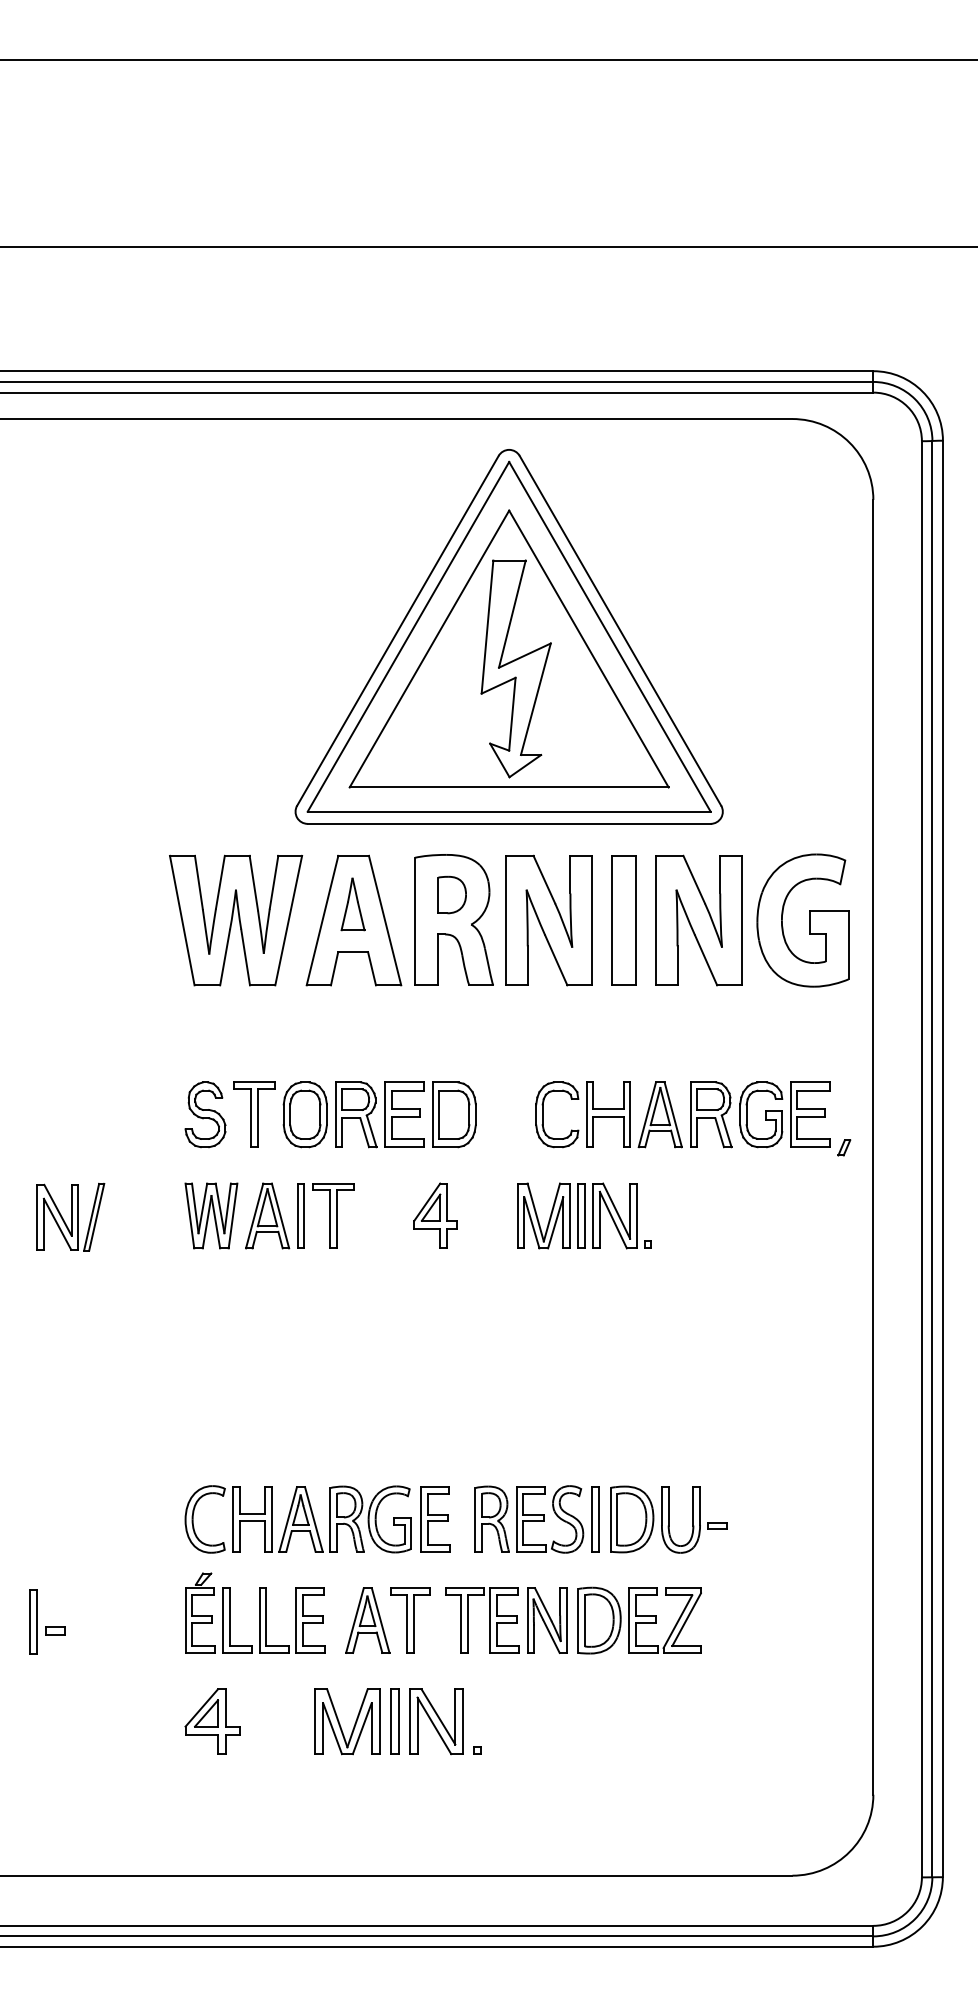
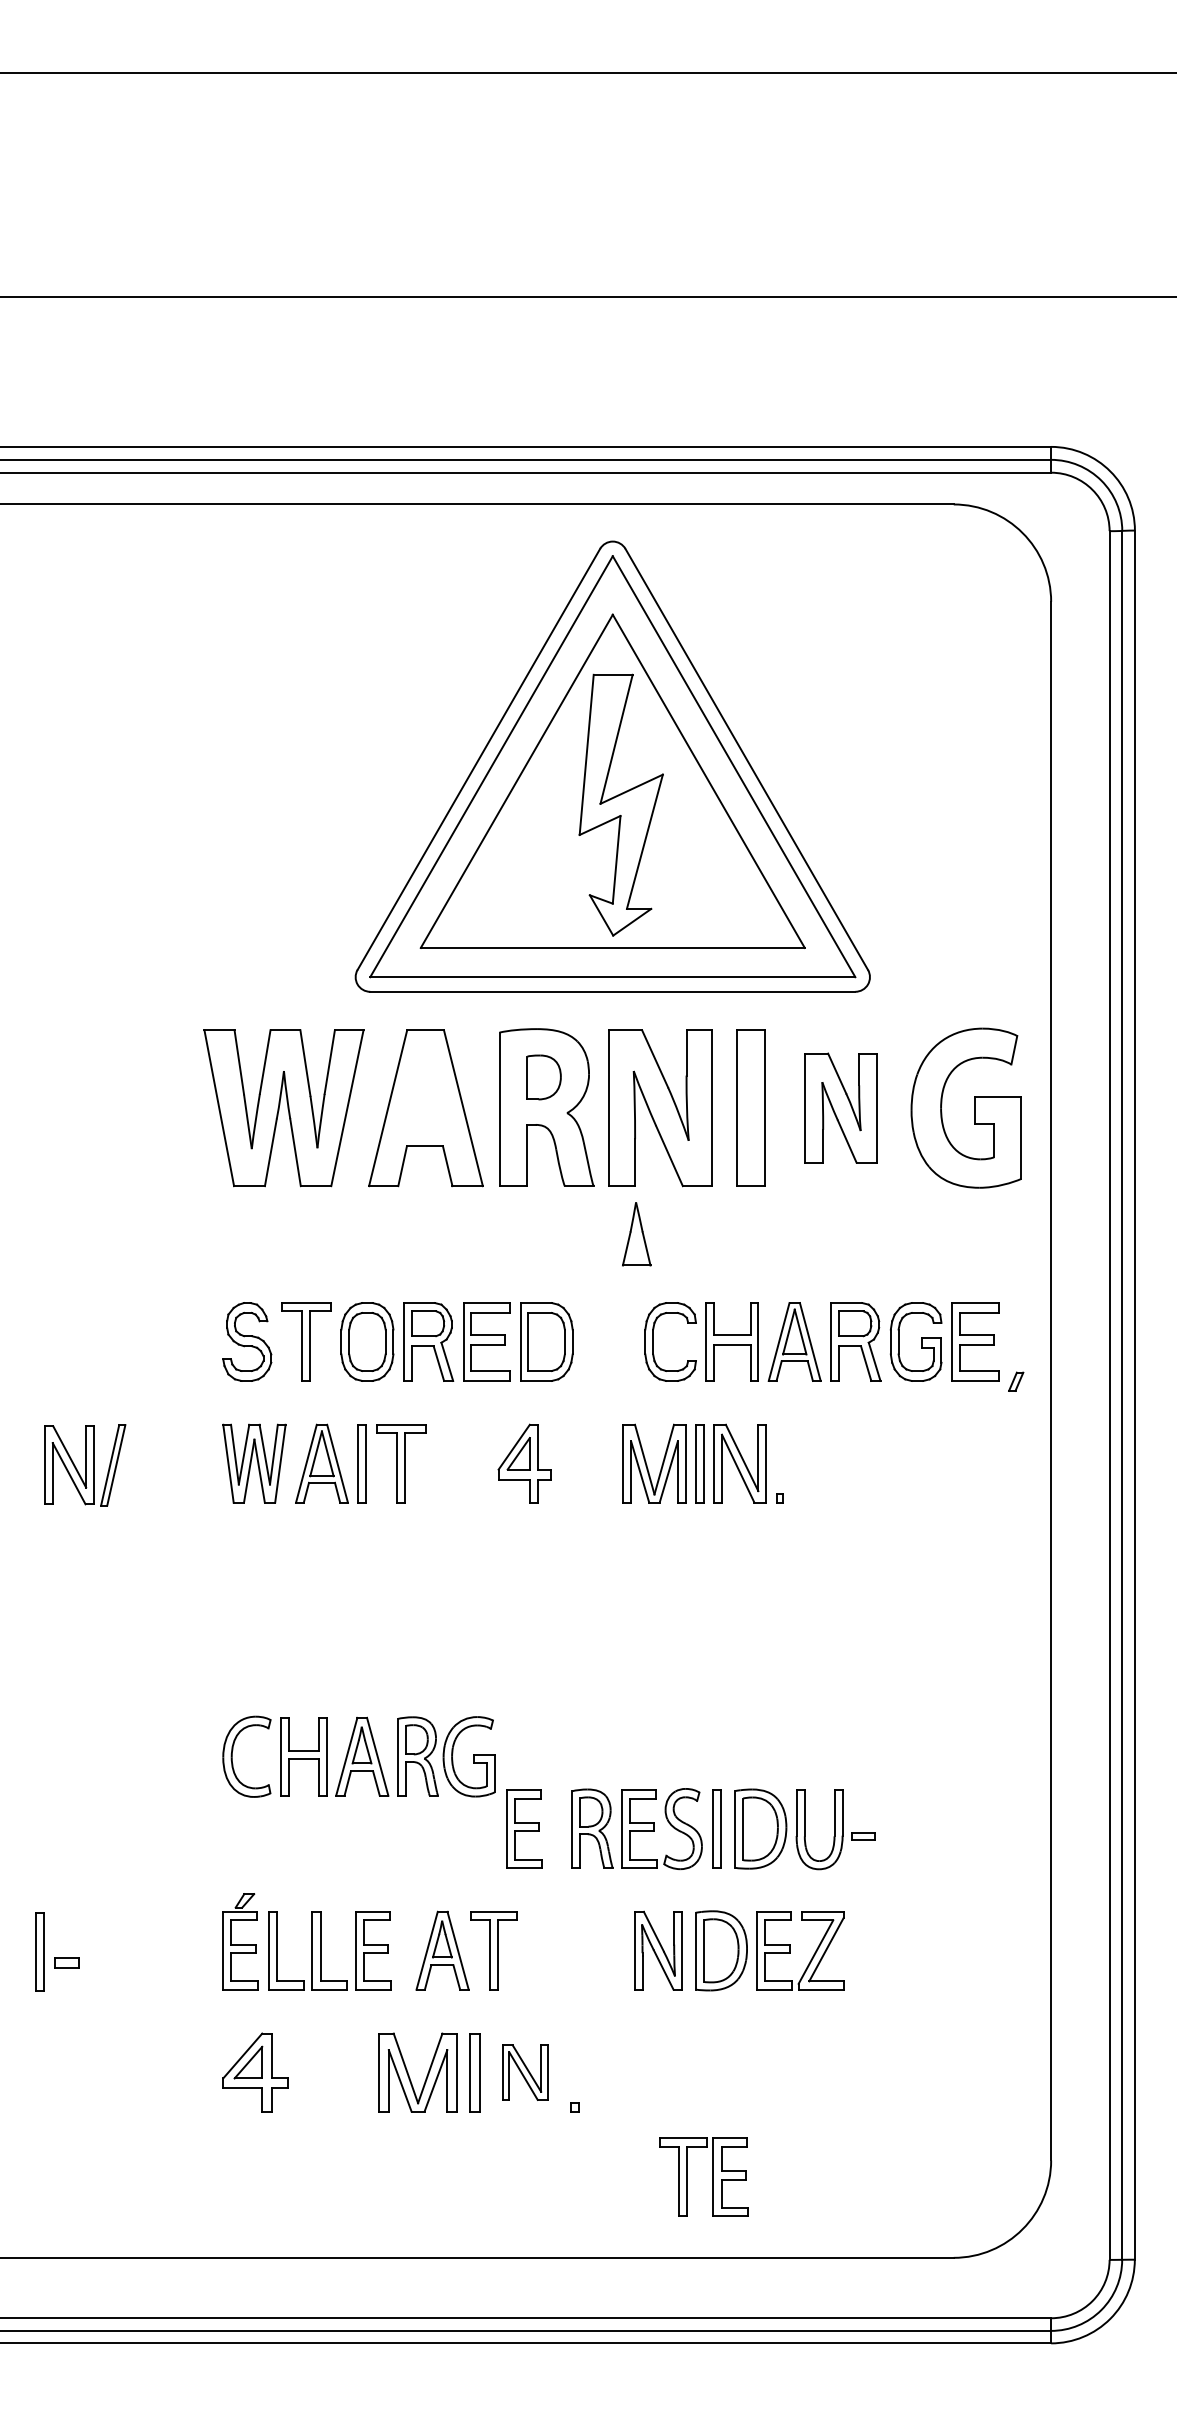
part: (352, 904) -> (636, 1234), moved
part: (698, 920) -> (840, 1108), size x0.7
part: (297, 1519) -> (357, 1756), moved
part: (489, 1620) -> (713, 2176), moved
part: (436, 1721) -> (525, 2072), size x0.7

